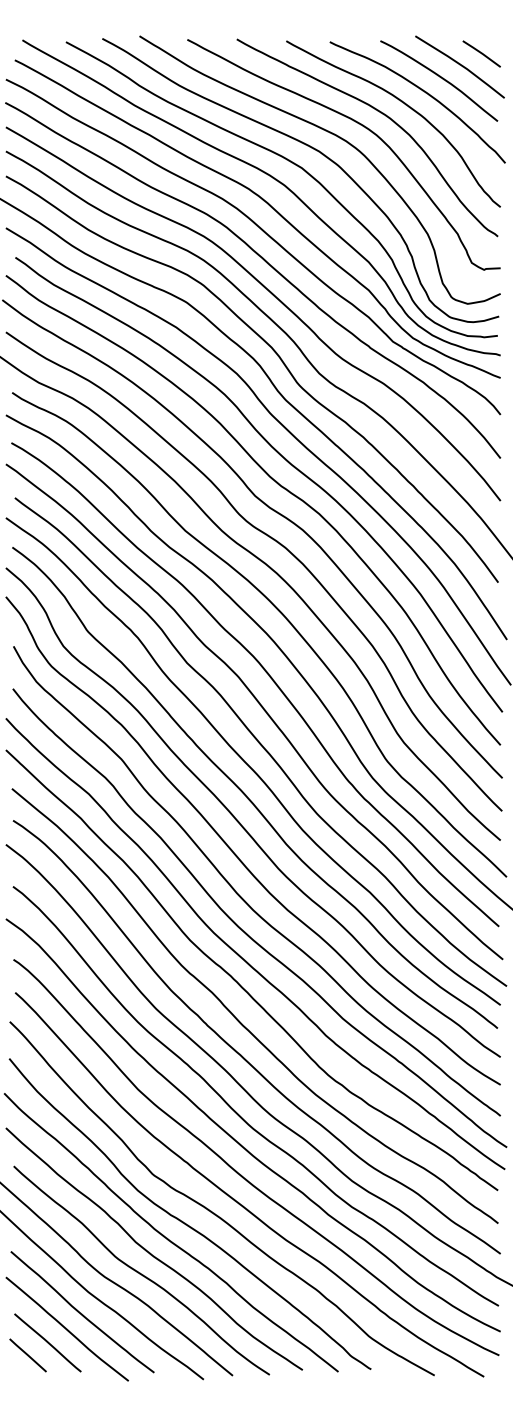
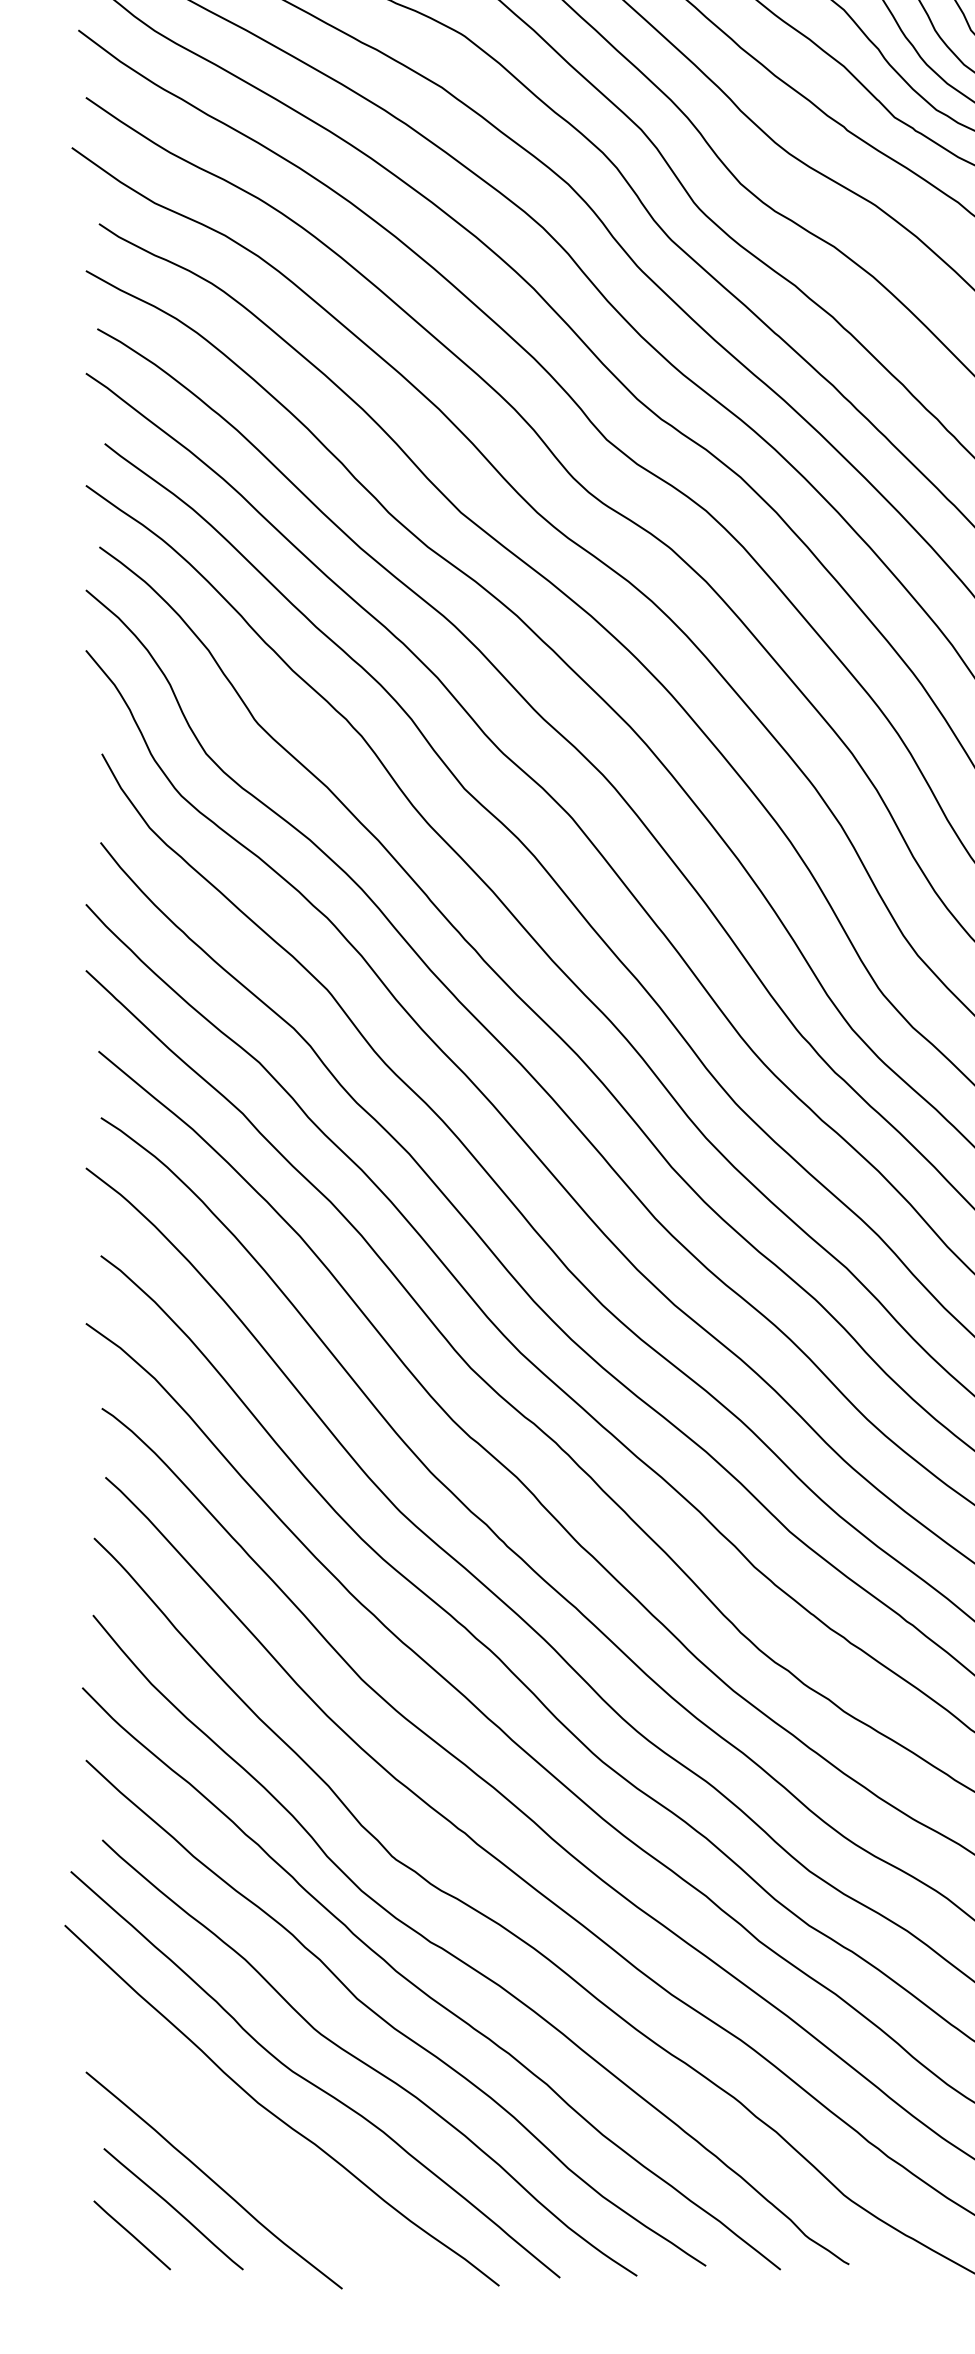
curve: (82, 1313) -> (245, 2147), removed

